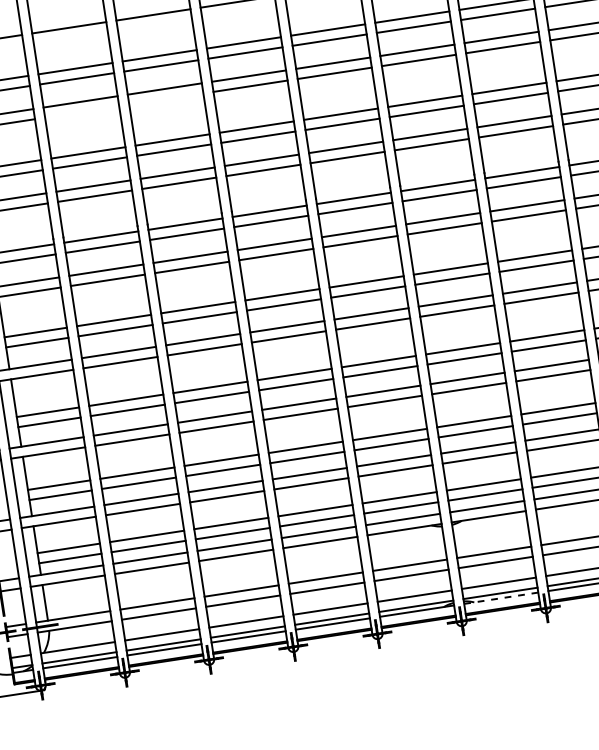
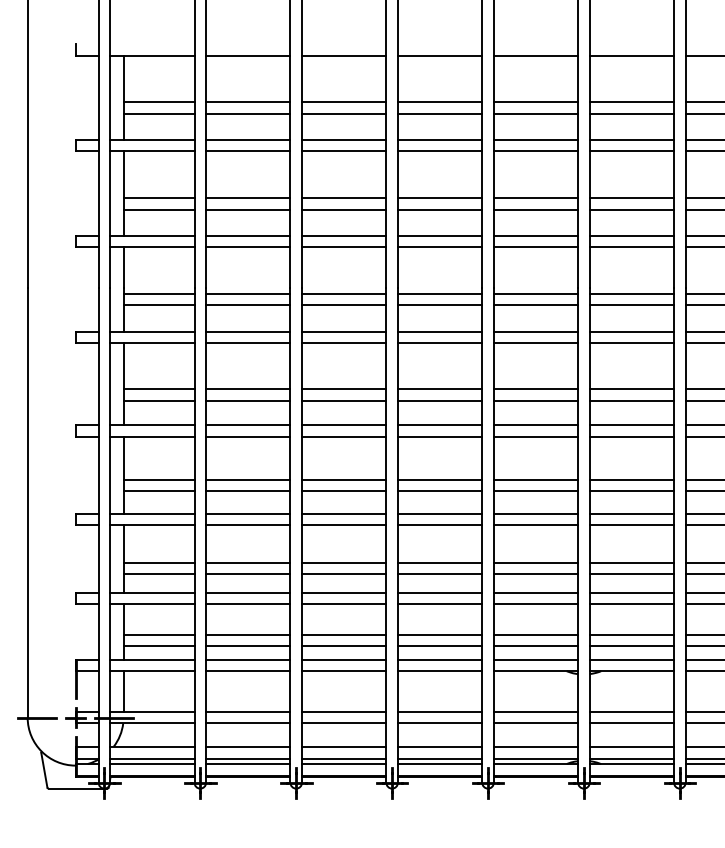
line: (165, 99) -> (343, 151), added
line: (82, 111) -> (248, 151), added
line: (500, 598) -> (631, 764), dashed -> solid

